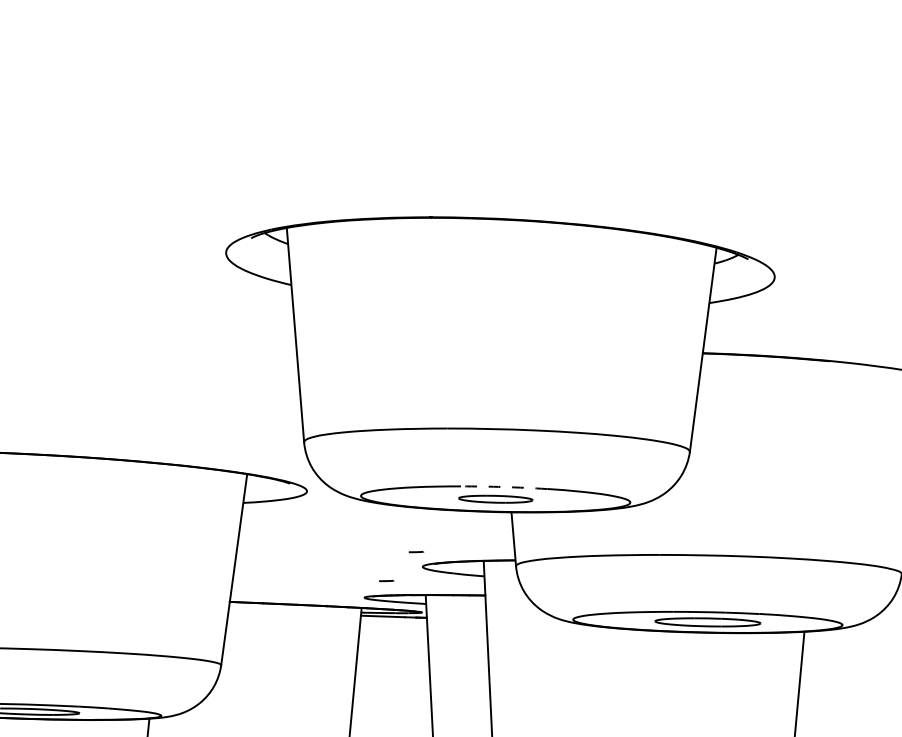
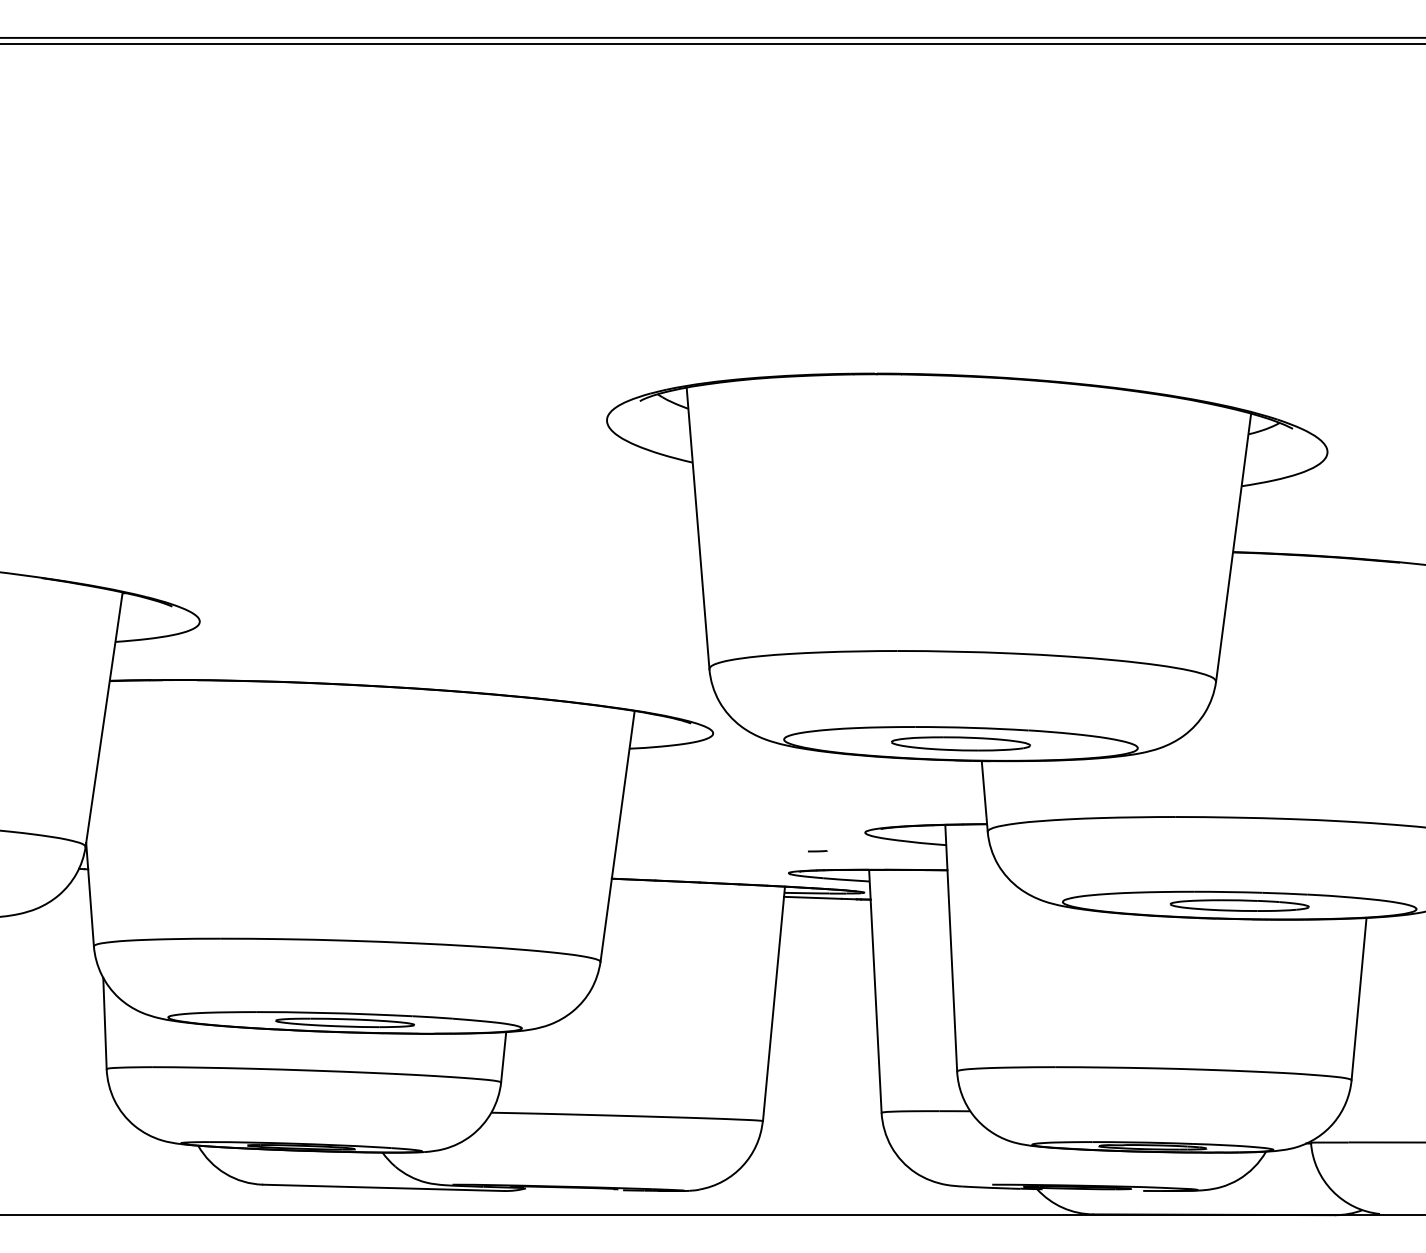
arc: (504, 486) -> (972, 727), dashed -> solid
part: (496, 498) -> (961, 743), size x1.43
line: (416, 552) -> (856, 813), removed

